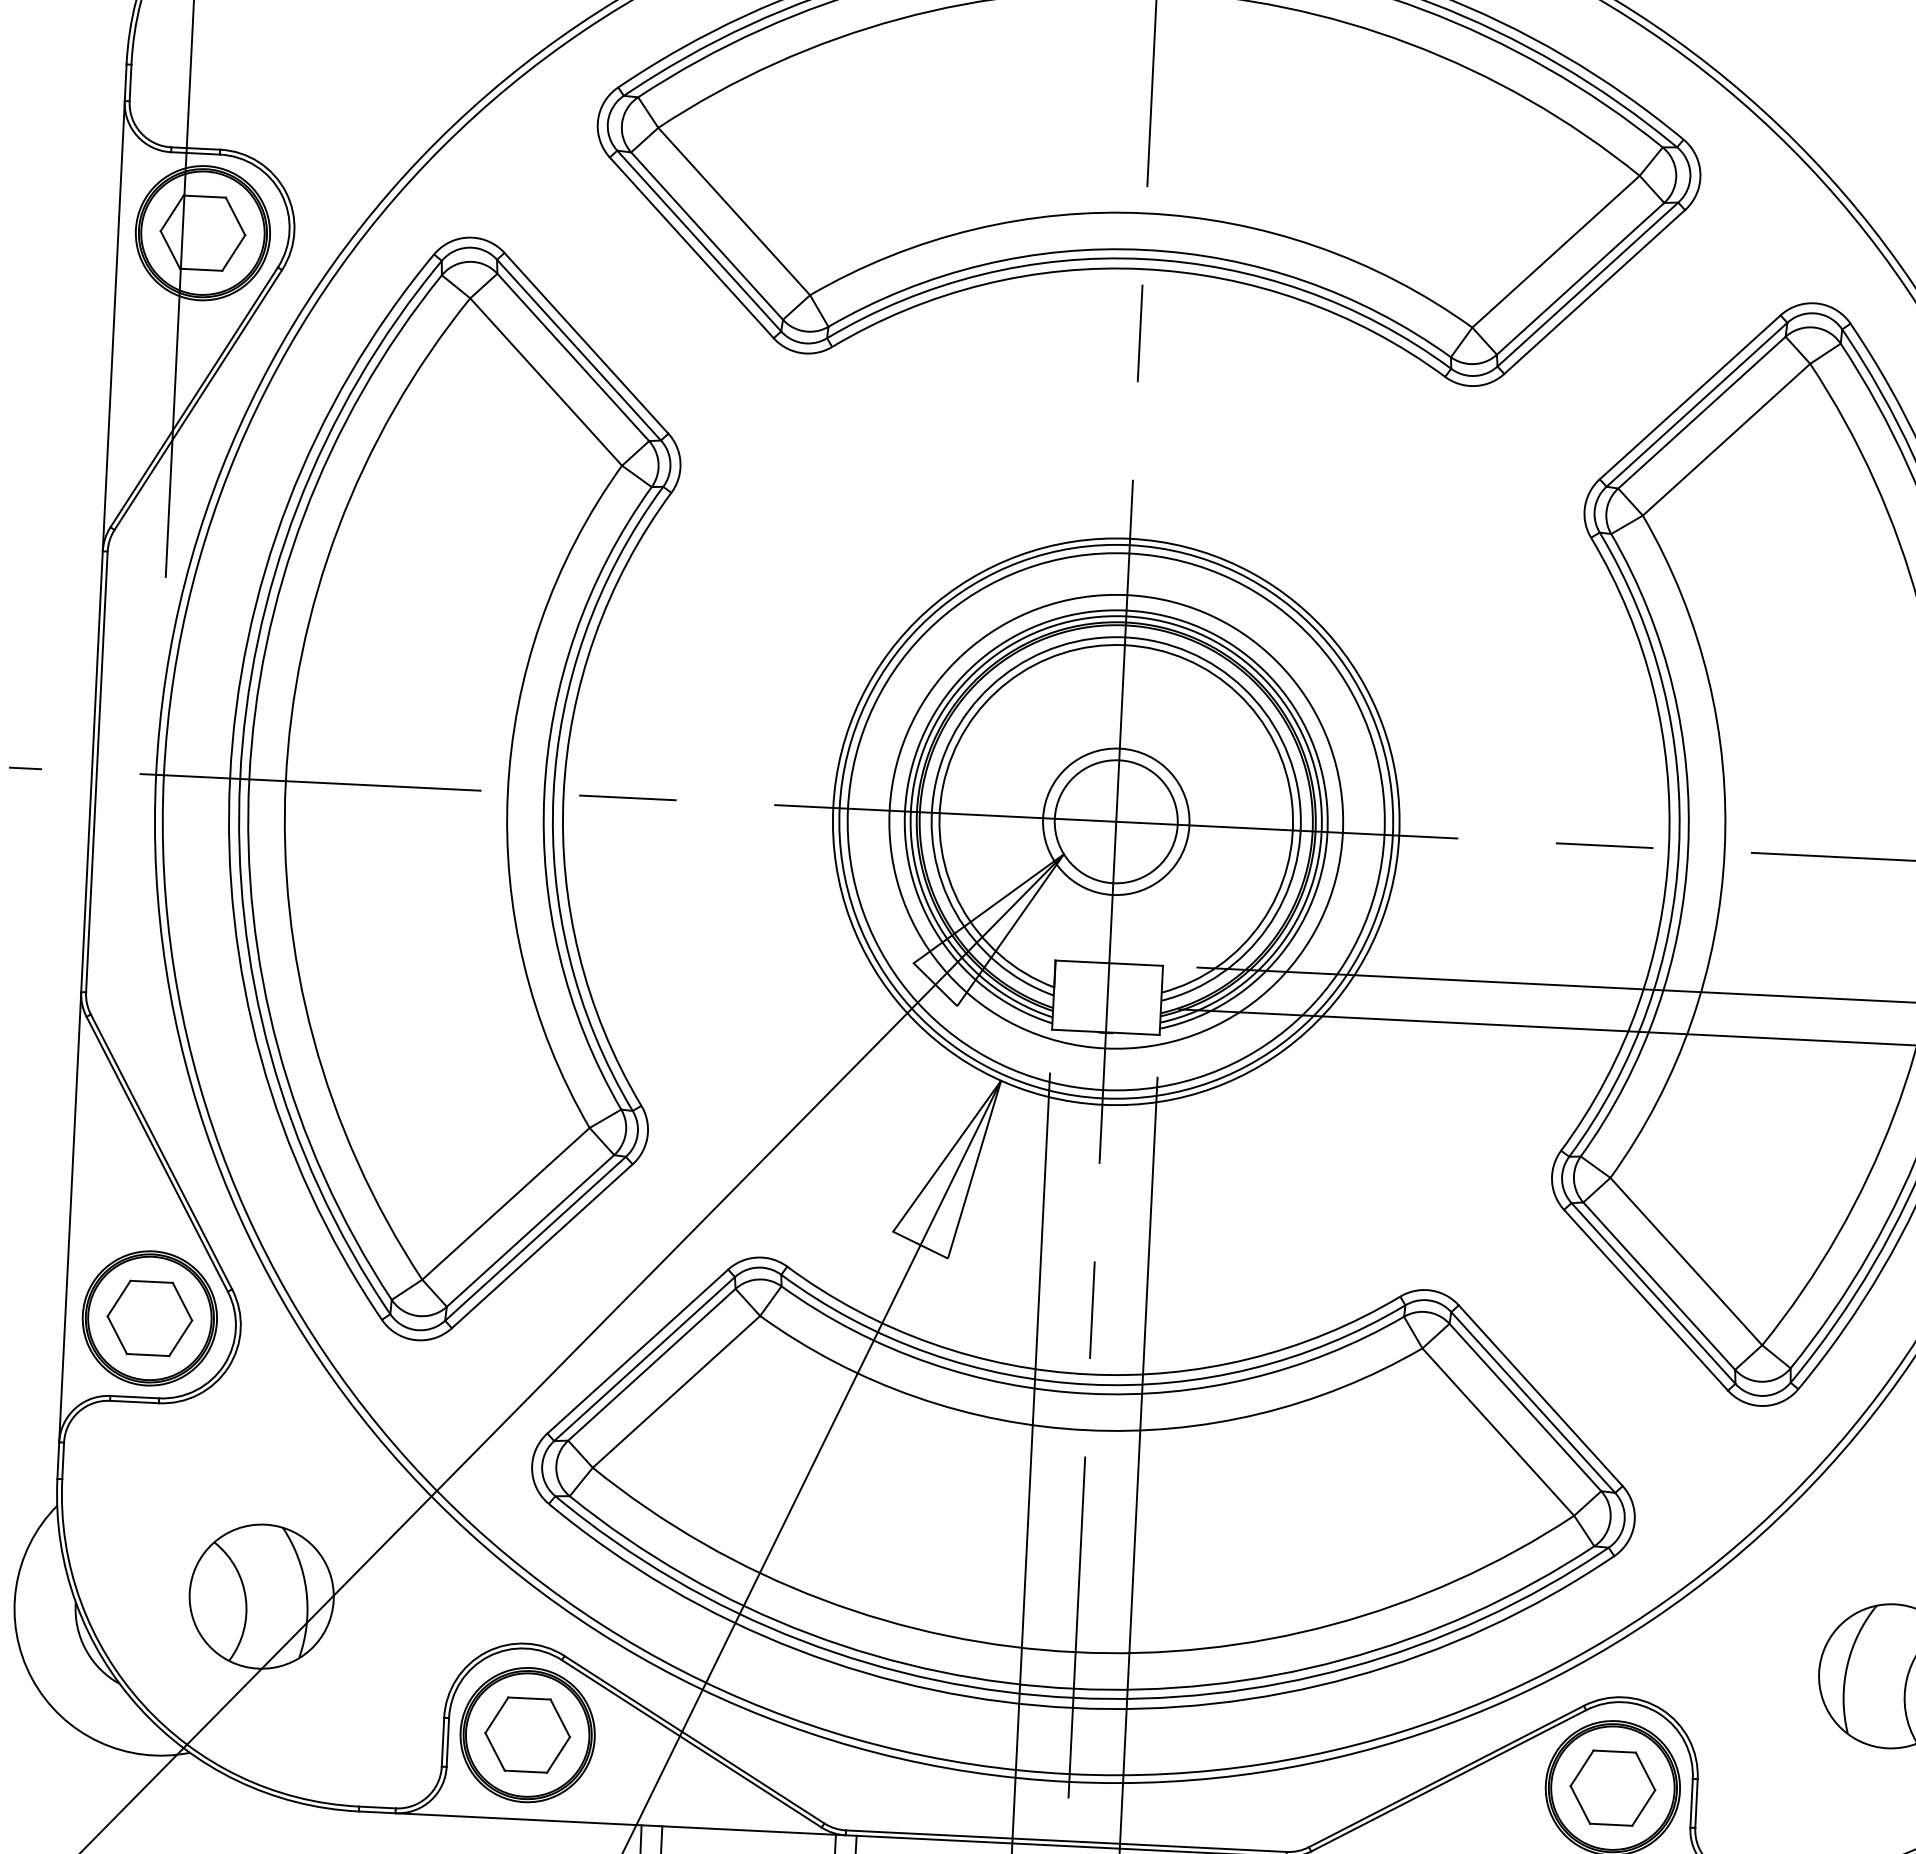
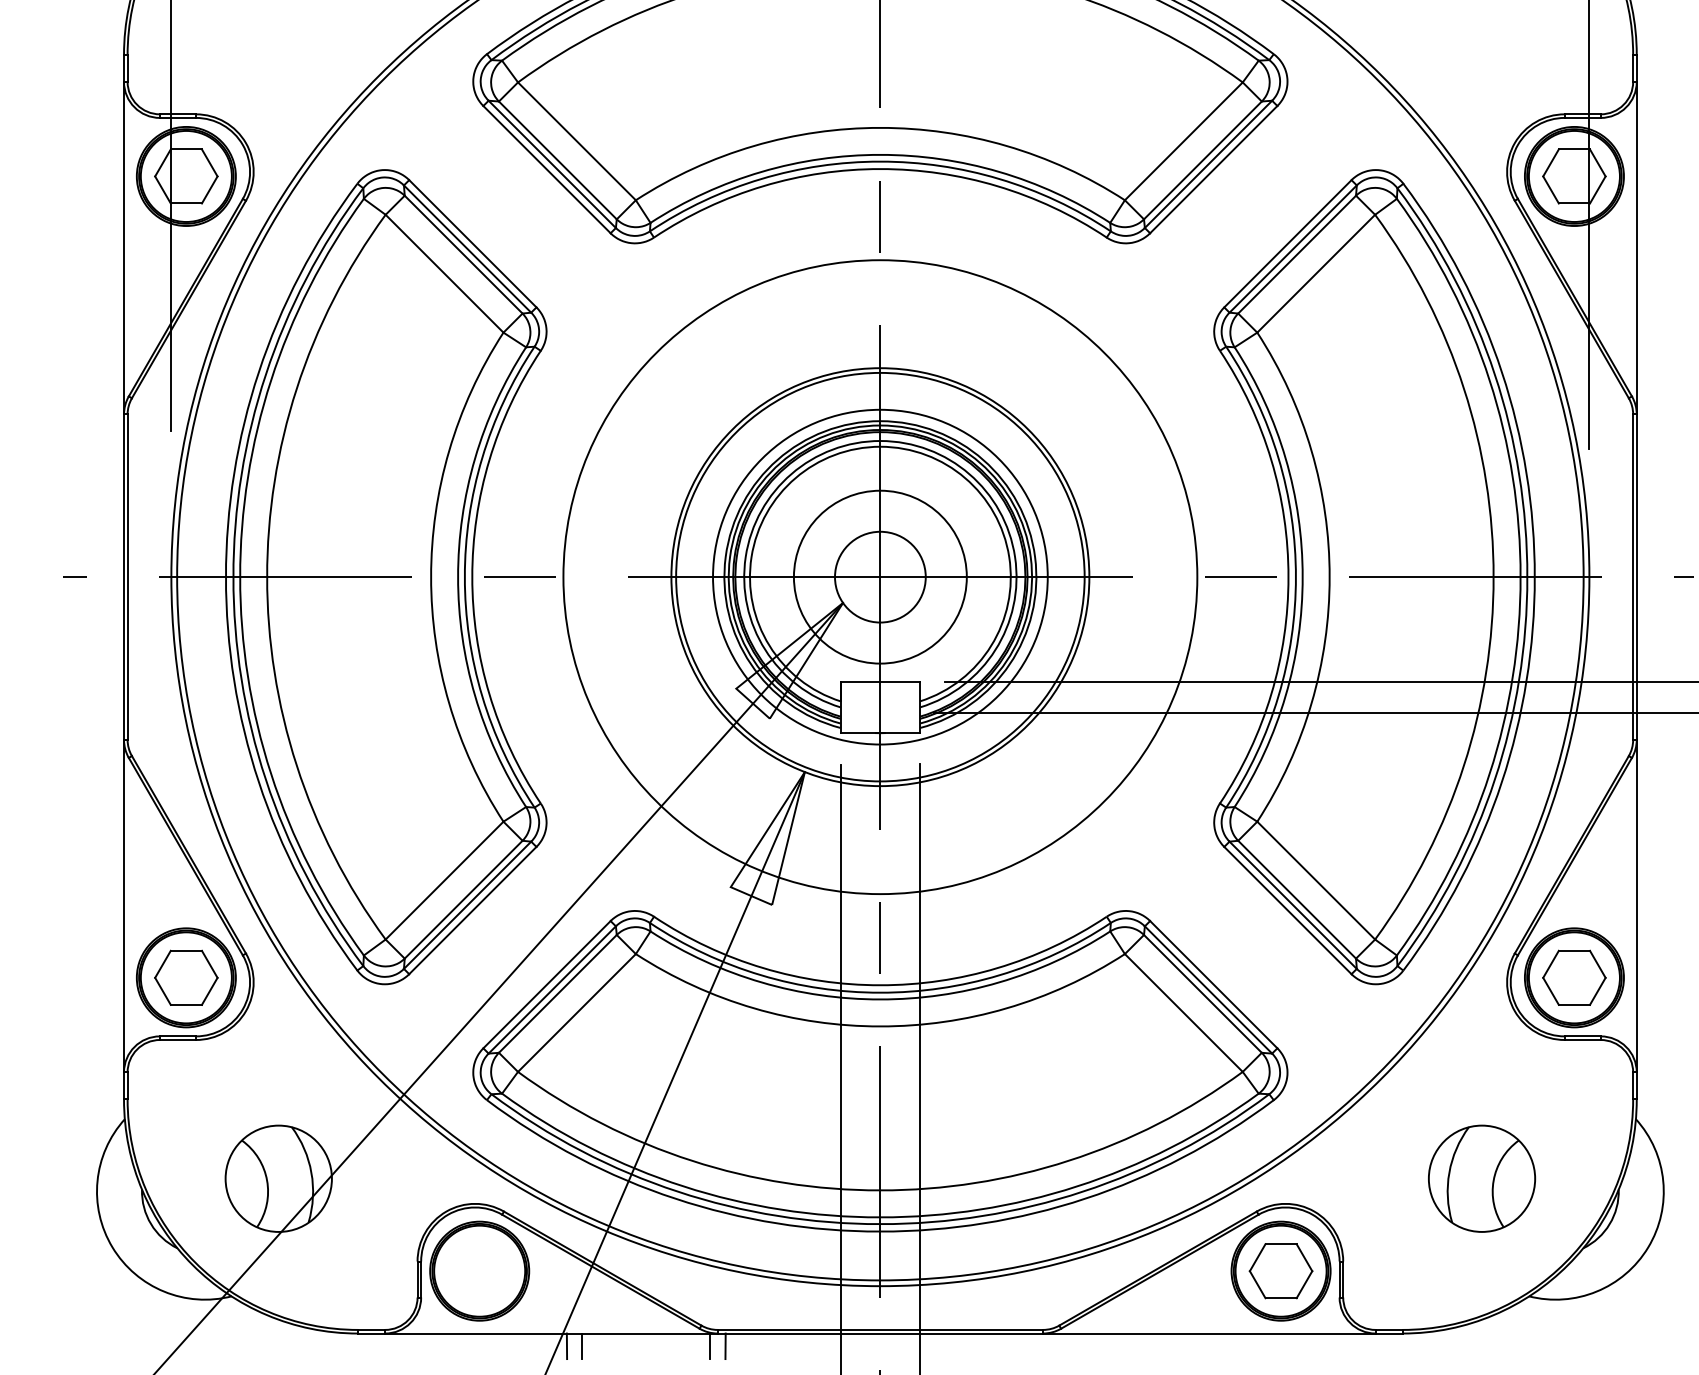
circle: (1116, 822) -> (880, 577), size x1.6
circle: (1116, 822) -> (880, 577), size x1.6
part: (527, 1735) -> (479, 1271), removed

